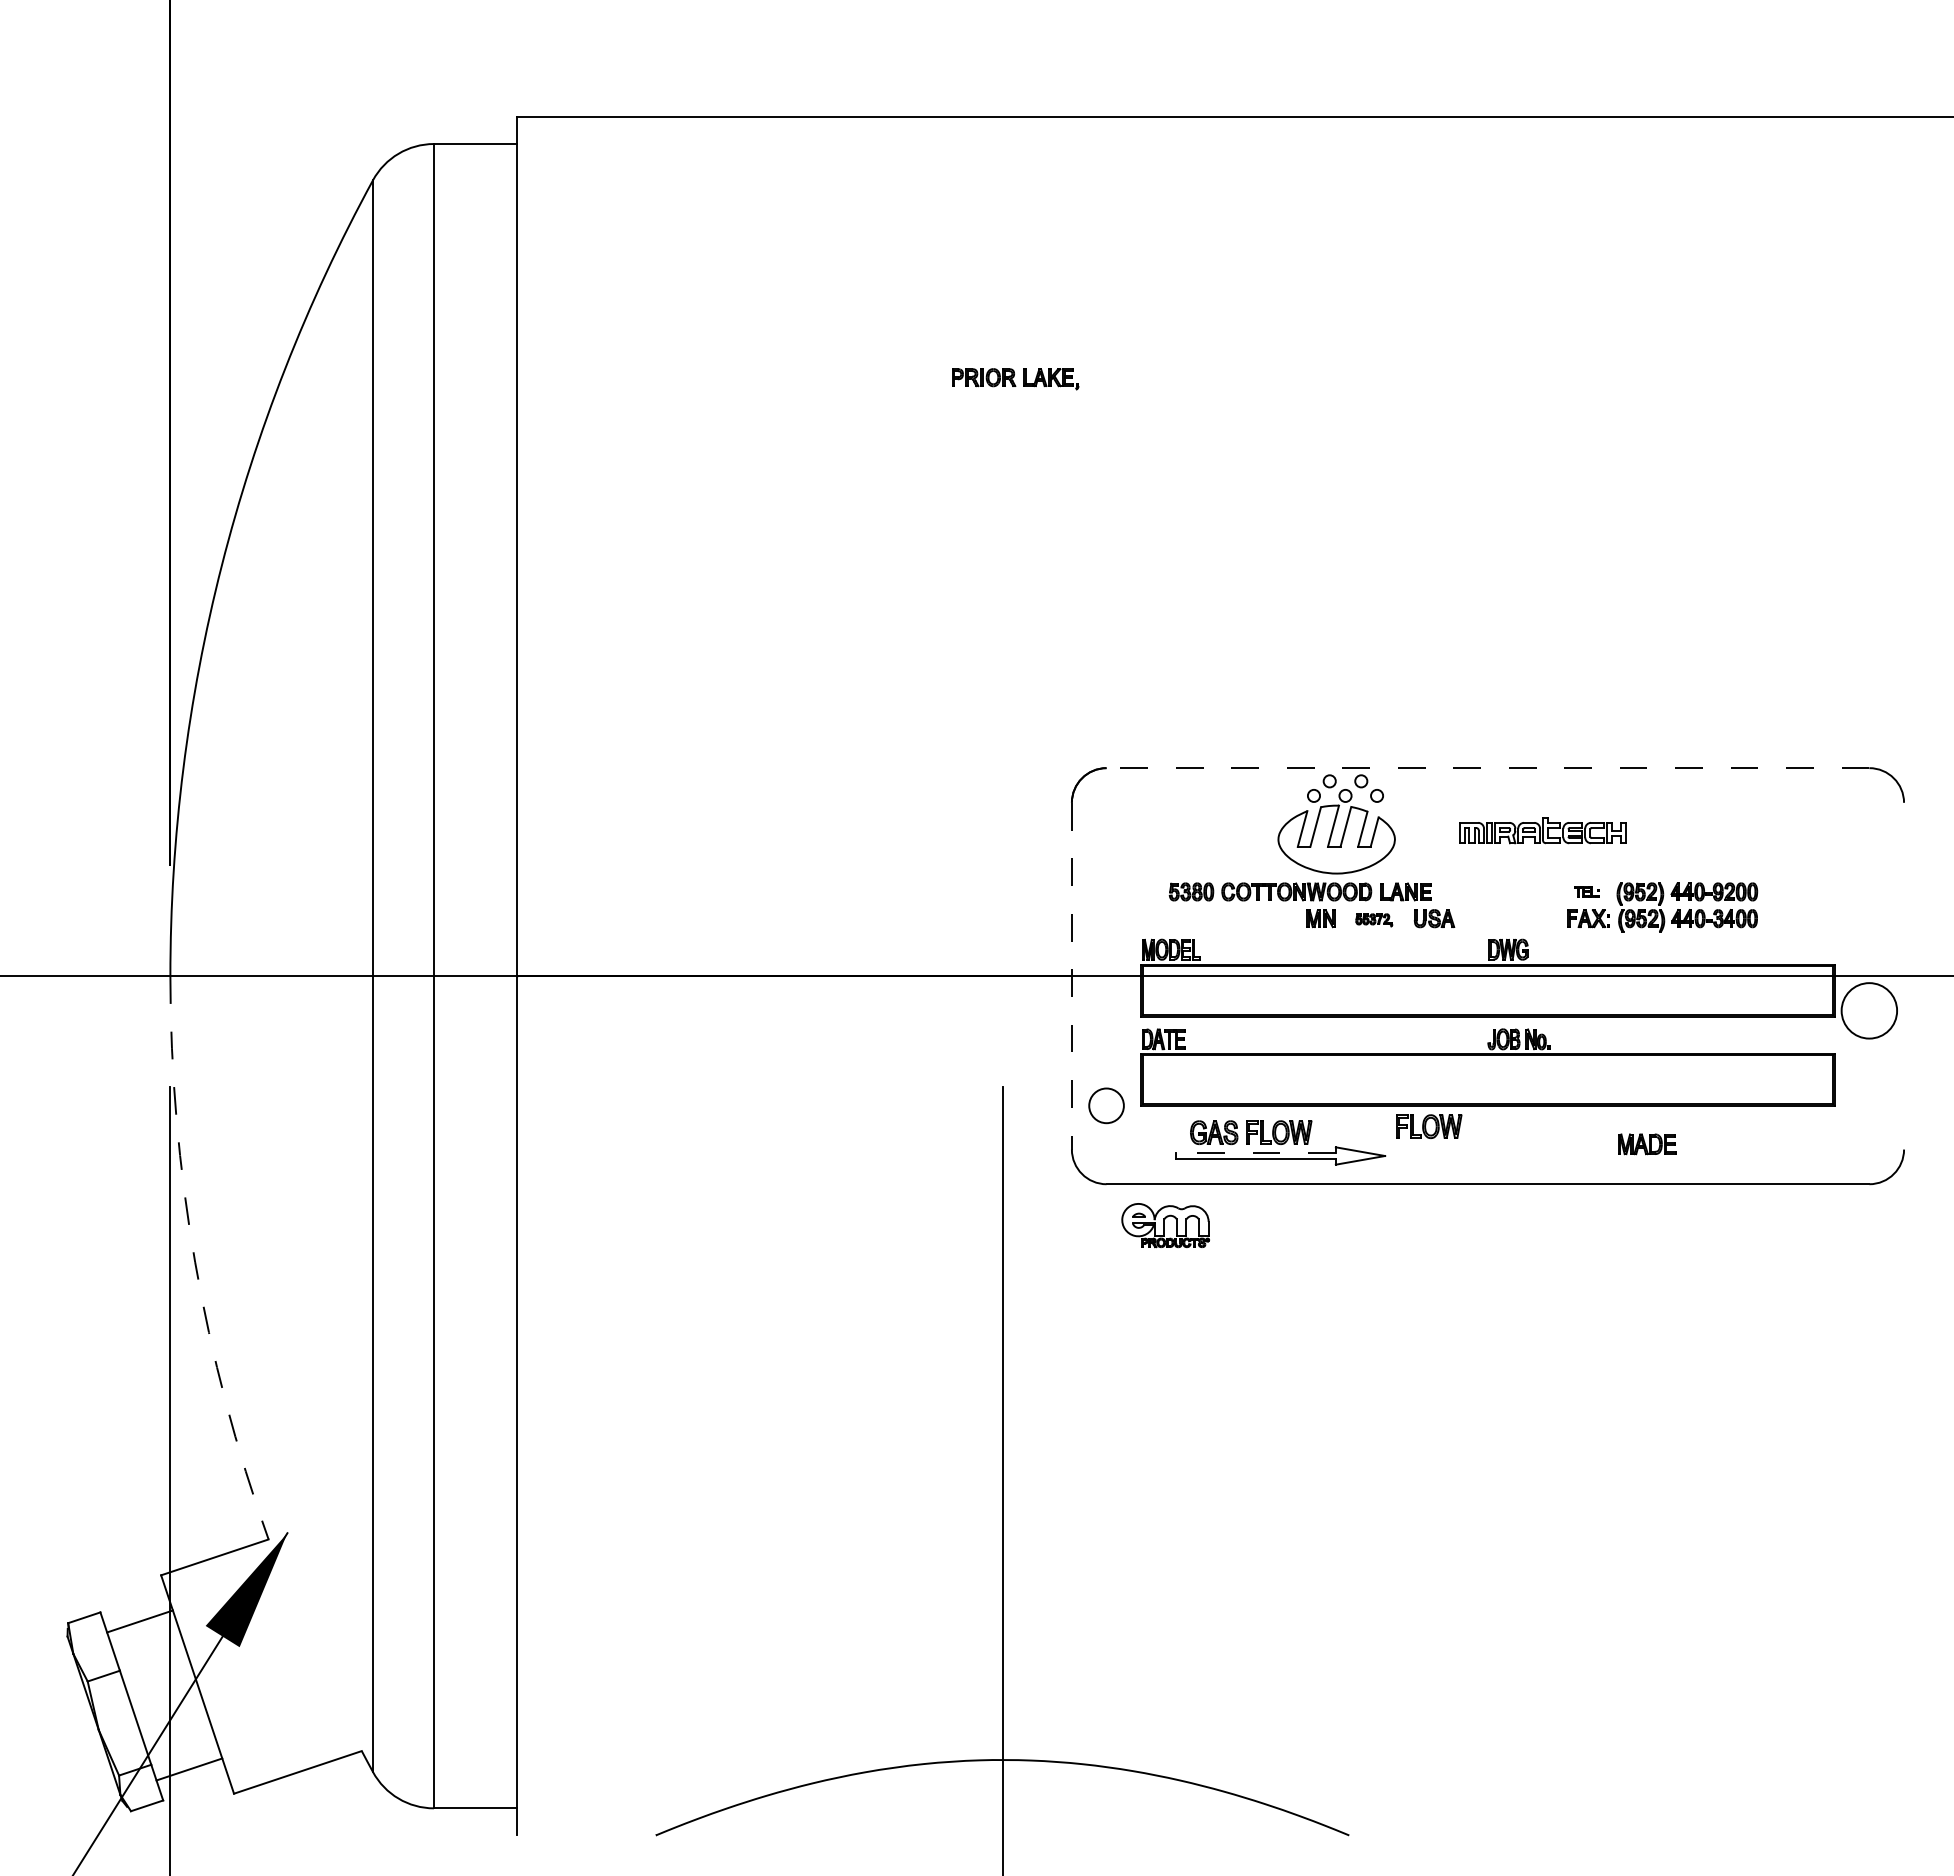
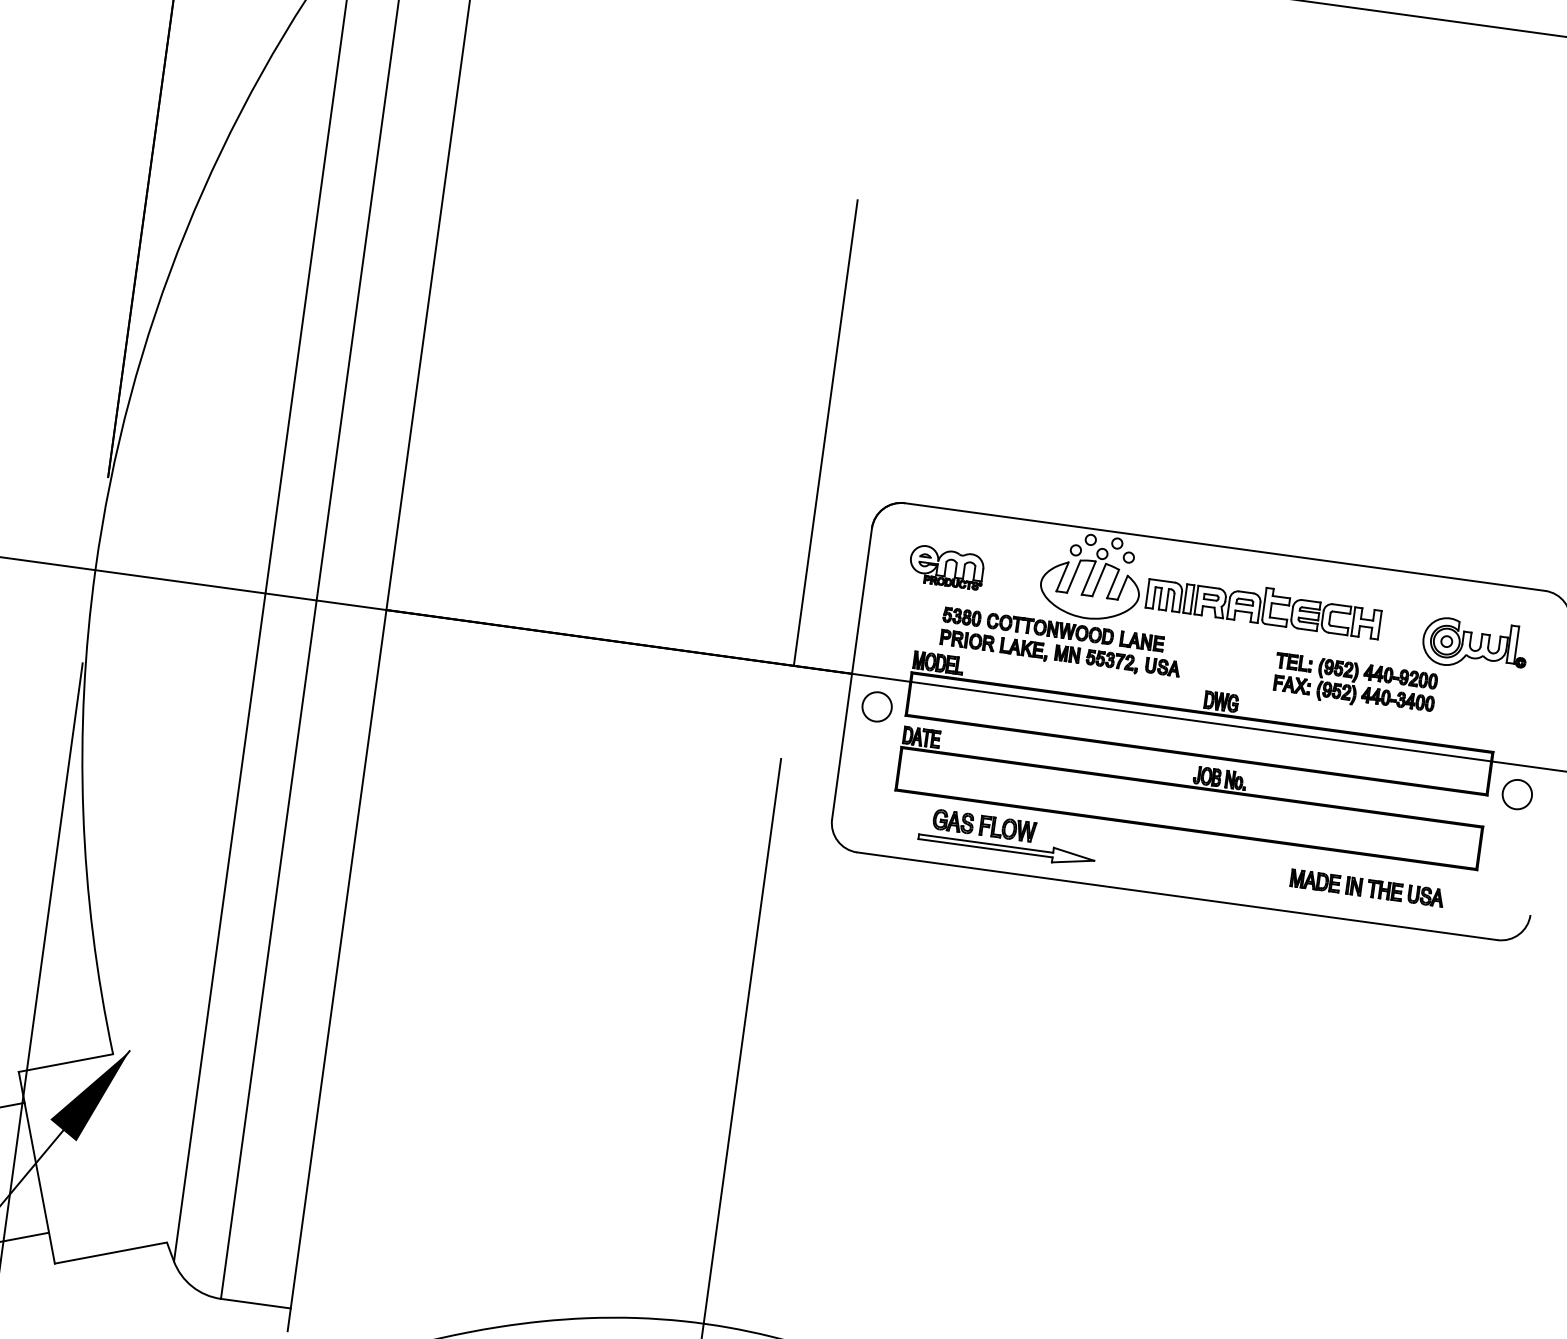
part: (1015, 379) -> (994, 645), moved
line: (1002, 698) -> (825, 432), added
line: (1487, 768) -> (1224, 547), dashed -> solid
part: (1542, 830) -> (1263, 605), size x1.67
part: (1795, 842) -> (1474, 644), added
part: (1586, 891) -> (1293, 661), size x1.67
part: (1374, 920) -> (1112, 661), size x1.67
line: (1071, 976) -> (851, 674), dashed -> solid
circle: (1869, 1010) -> (1517, 794), size x0.62
circle: (1106, 1105) -> (877, 706), moved
part: (1429, 1126) -> (1134, 841), removed
part: (1742, 1144) -> (1395, 892), added
line: (1255, 1153) -> (985, 843), dashed -> solid
part: (1165, 1225) -> (946, 567), moved
arc: (195, 1262) -> (83, 813), dashed -> solid

